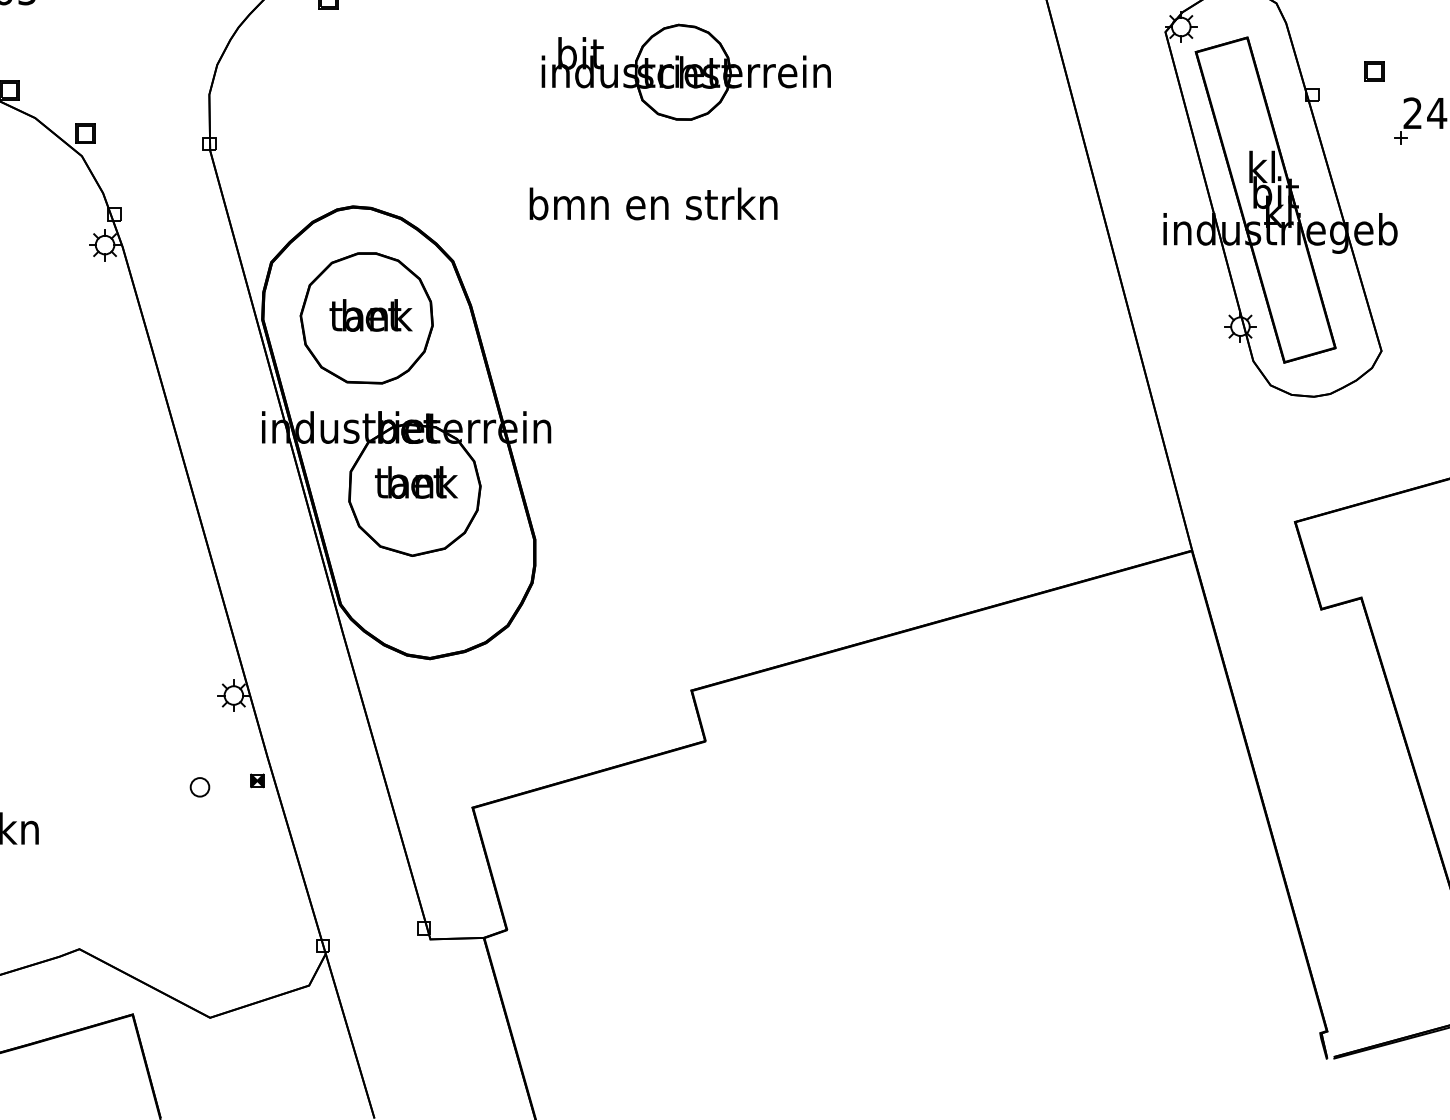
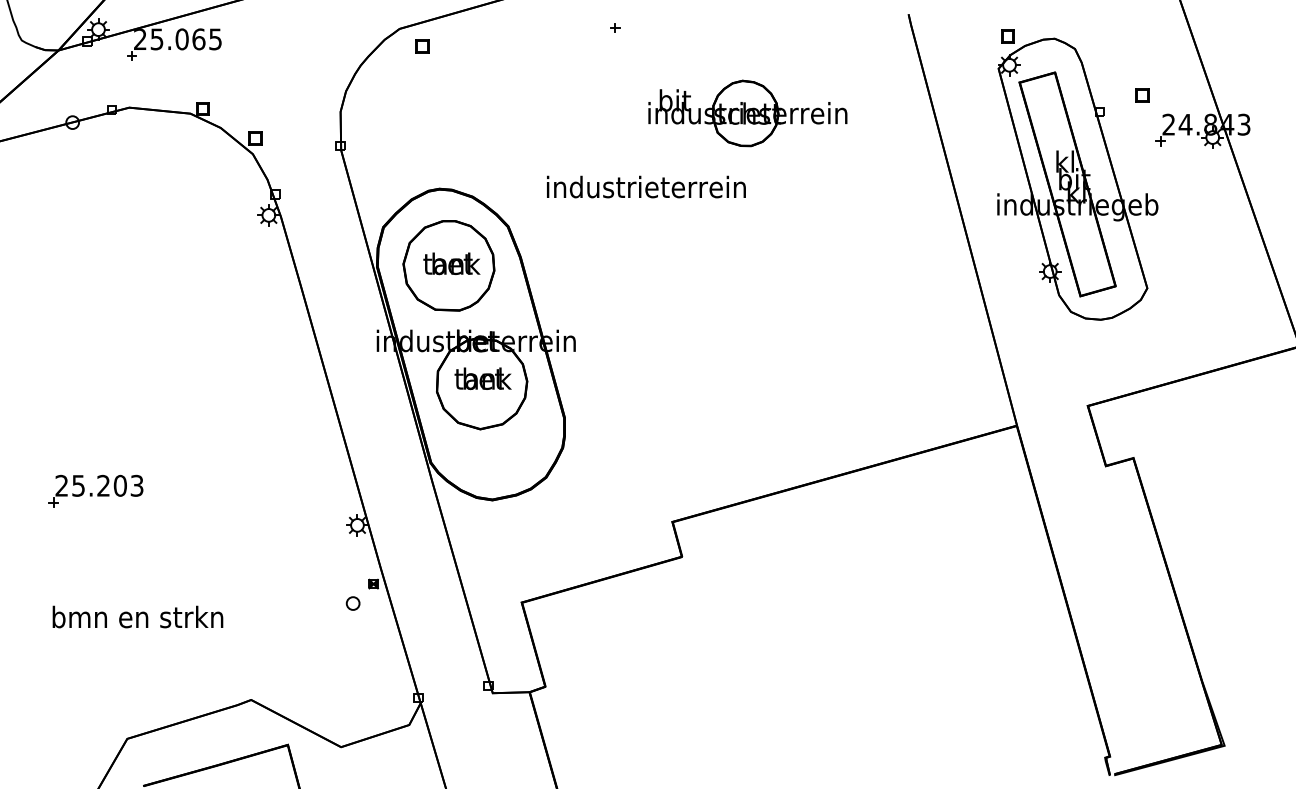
part: (685, 72) -> (747, 113), moved
text: (653, 203) -> (646, 186), bmn en strkn -> industrieterrein
part: (199, 787) -> (352, 603), moved

